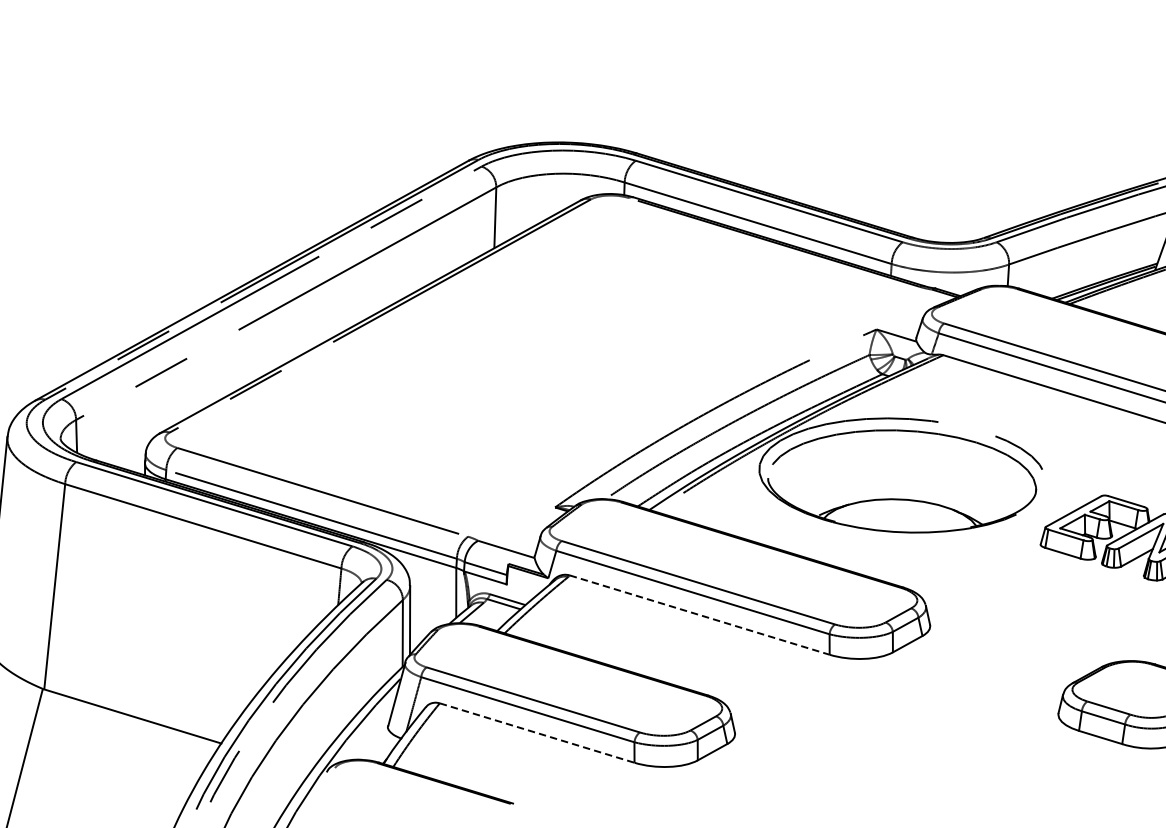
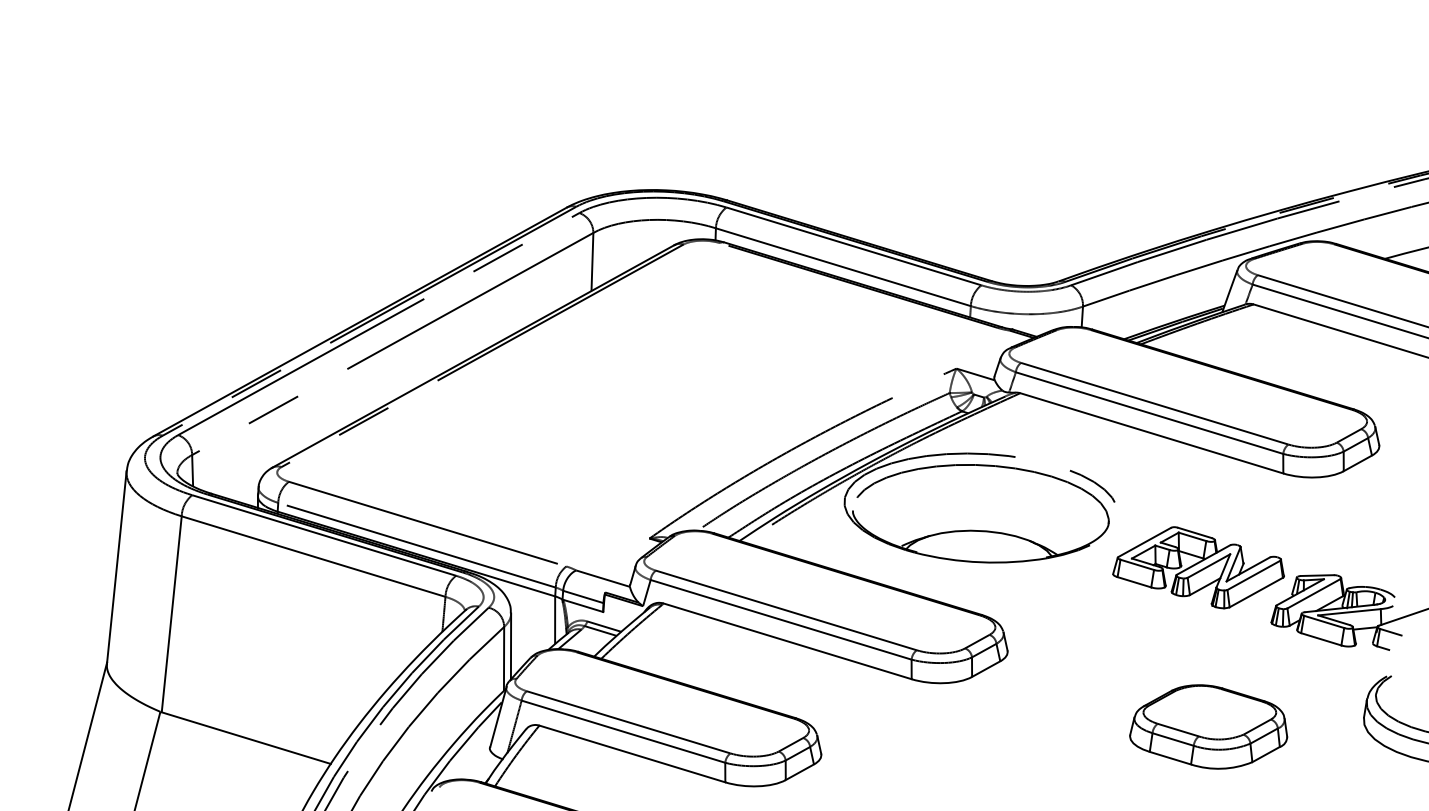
line: (699, 615) -> (787, 641), dashed -> solid
line: (537, 733) -> (632, 754), dashed -> solid

